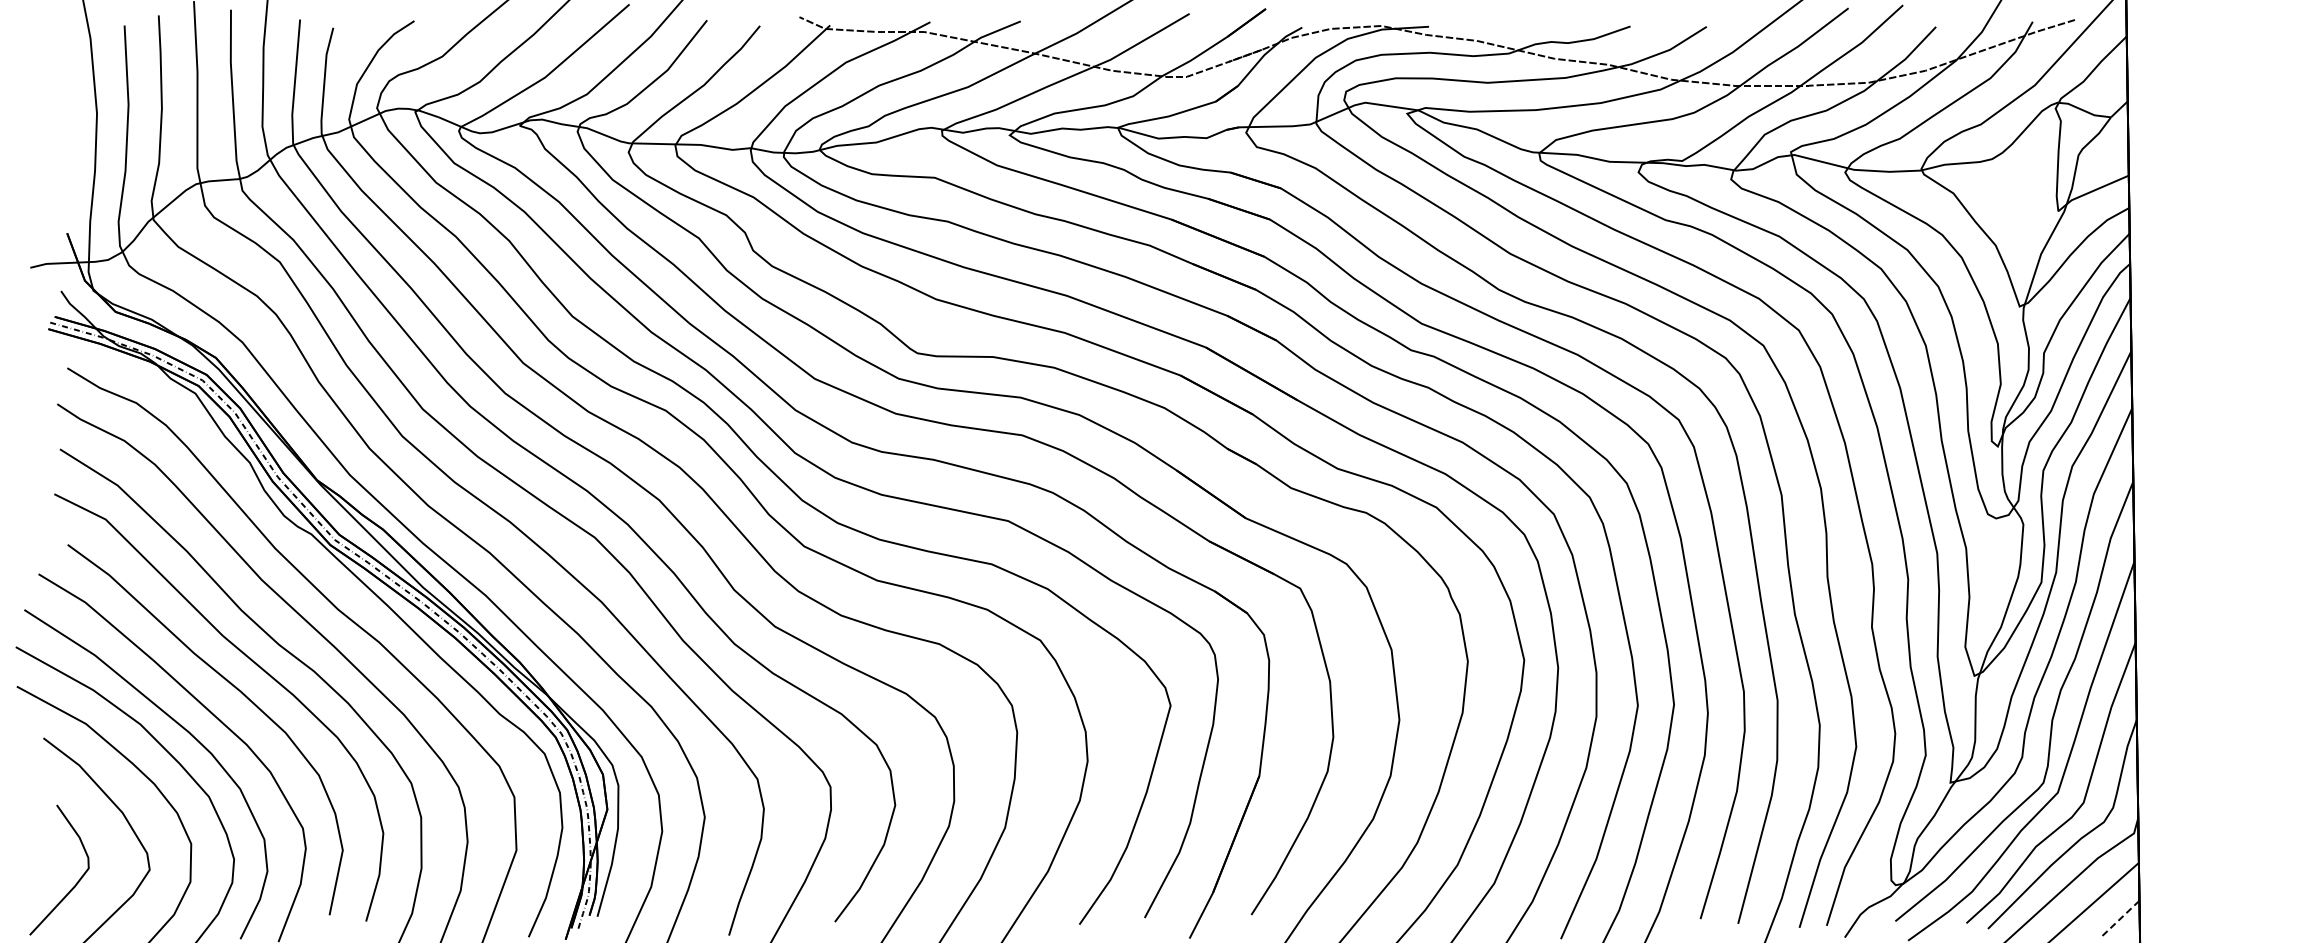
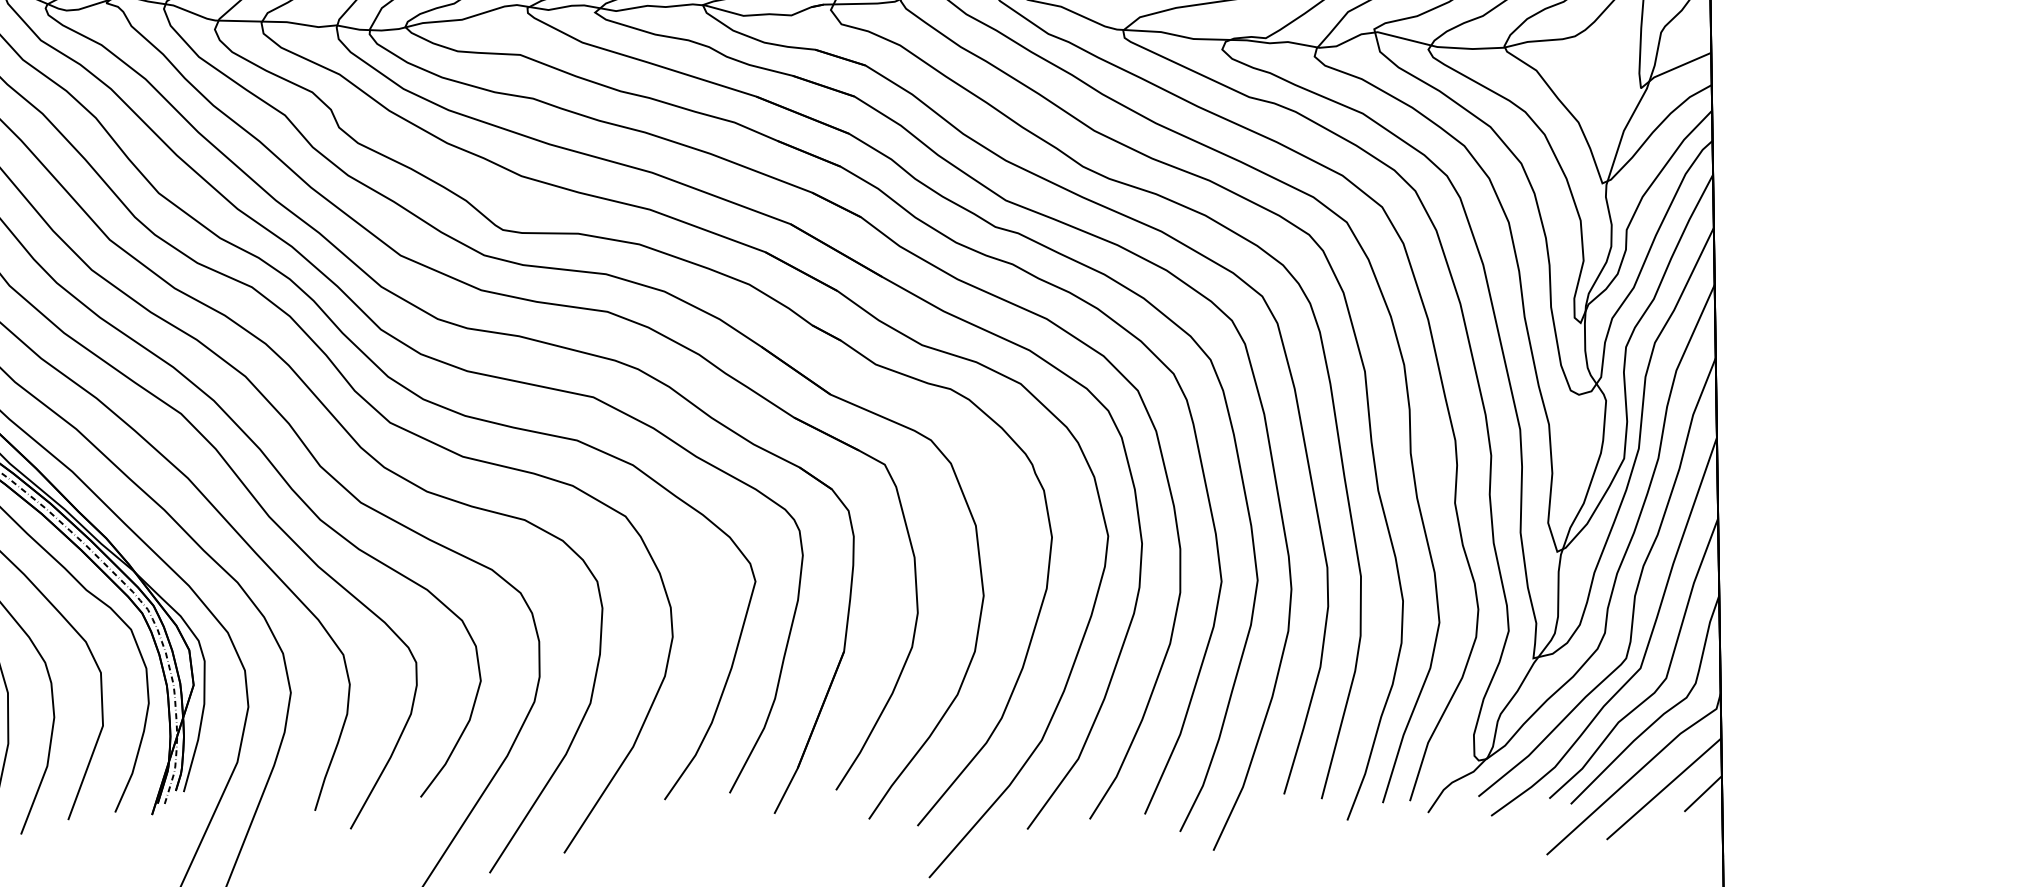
line: (2120, 918) -> (1703, 793), dashed -> solid

